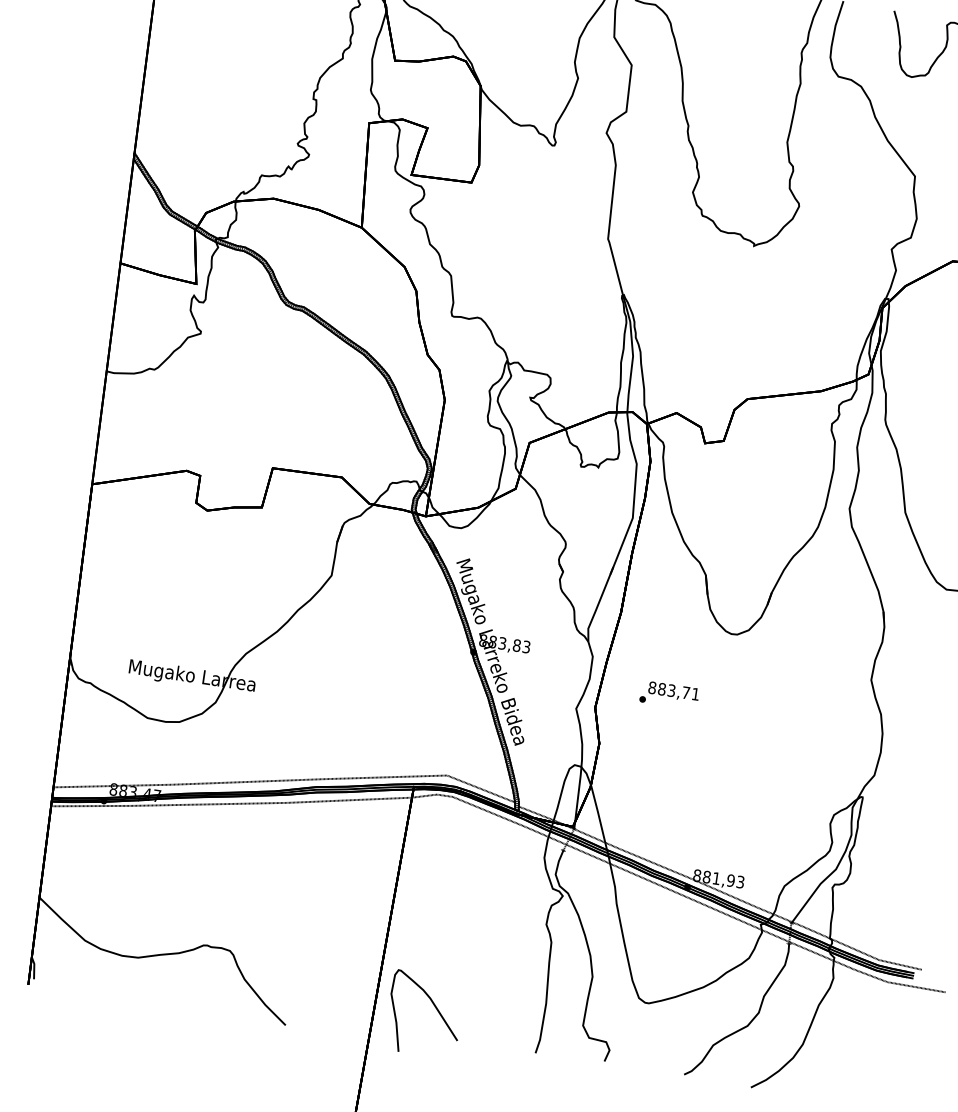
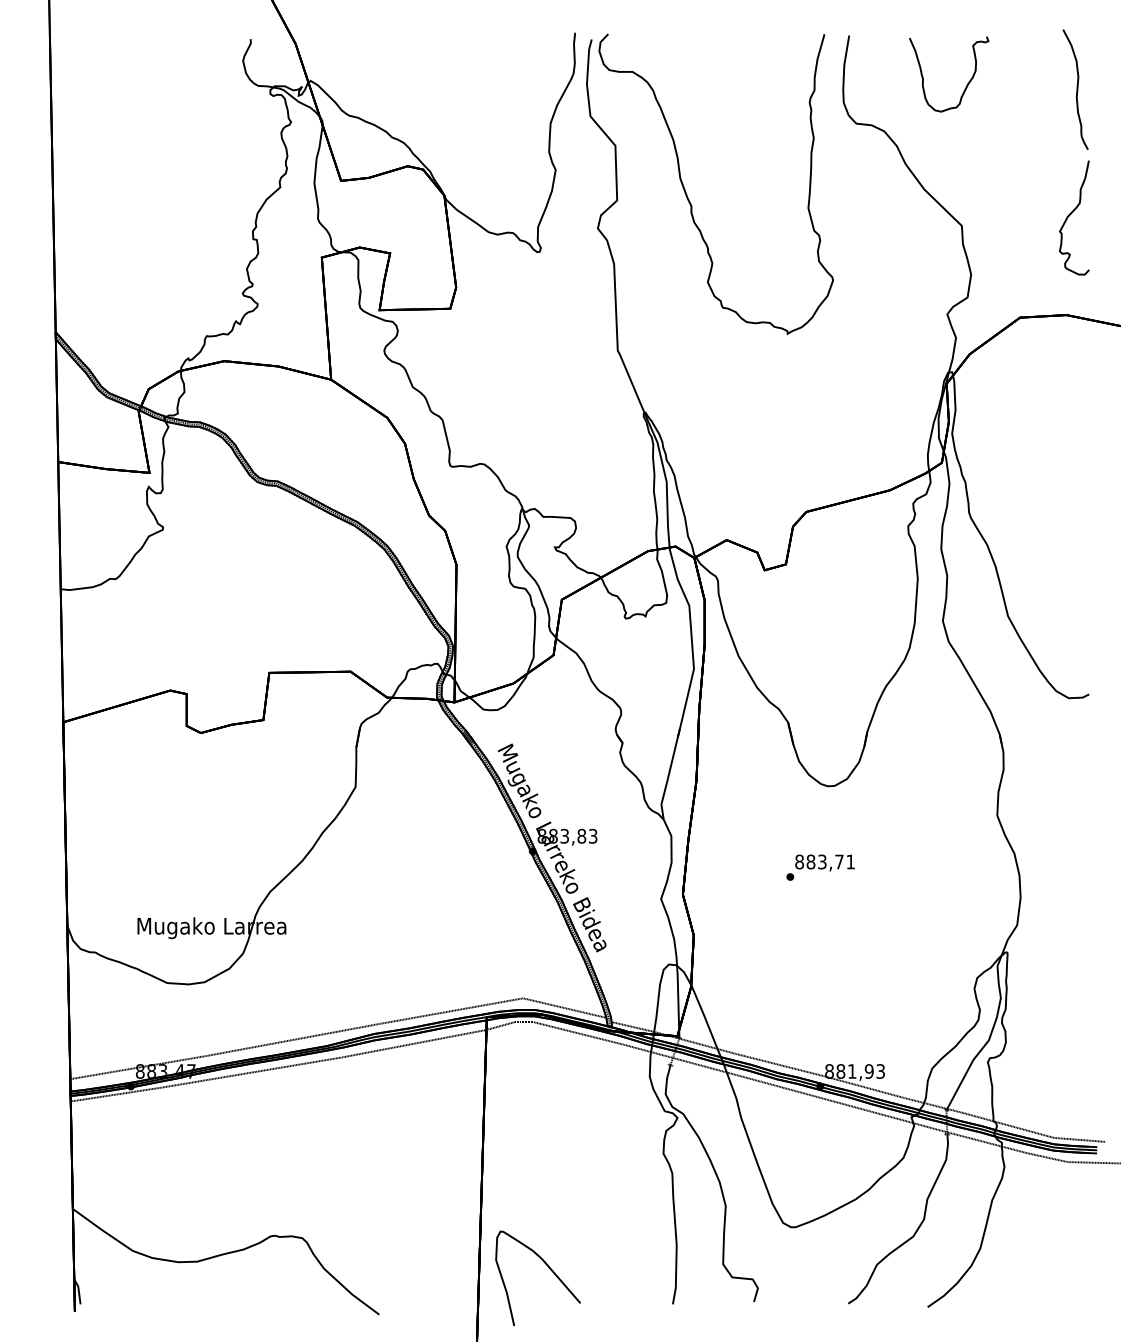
text: (669, 695) -> (820, 867), moved

